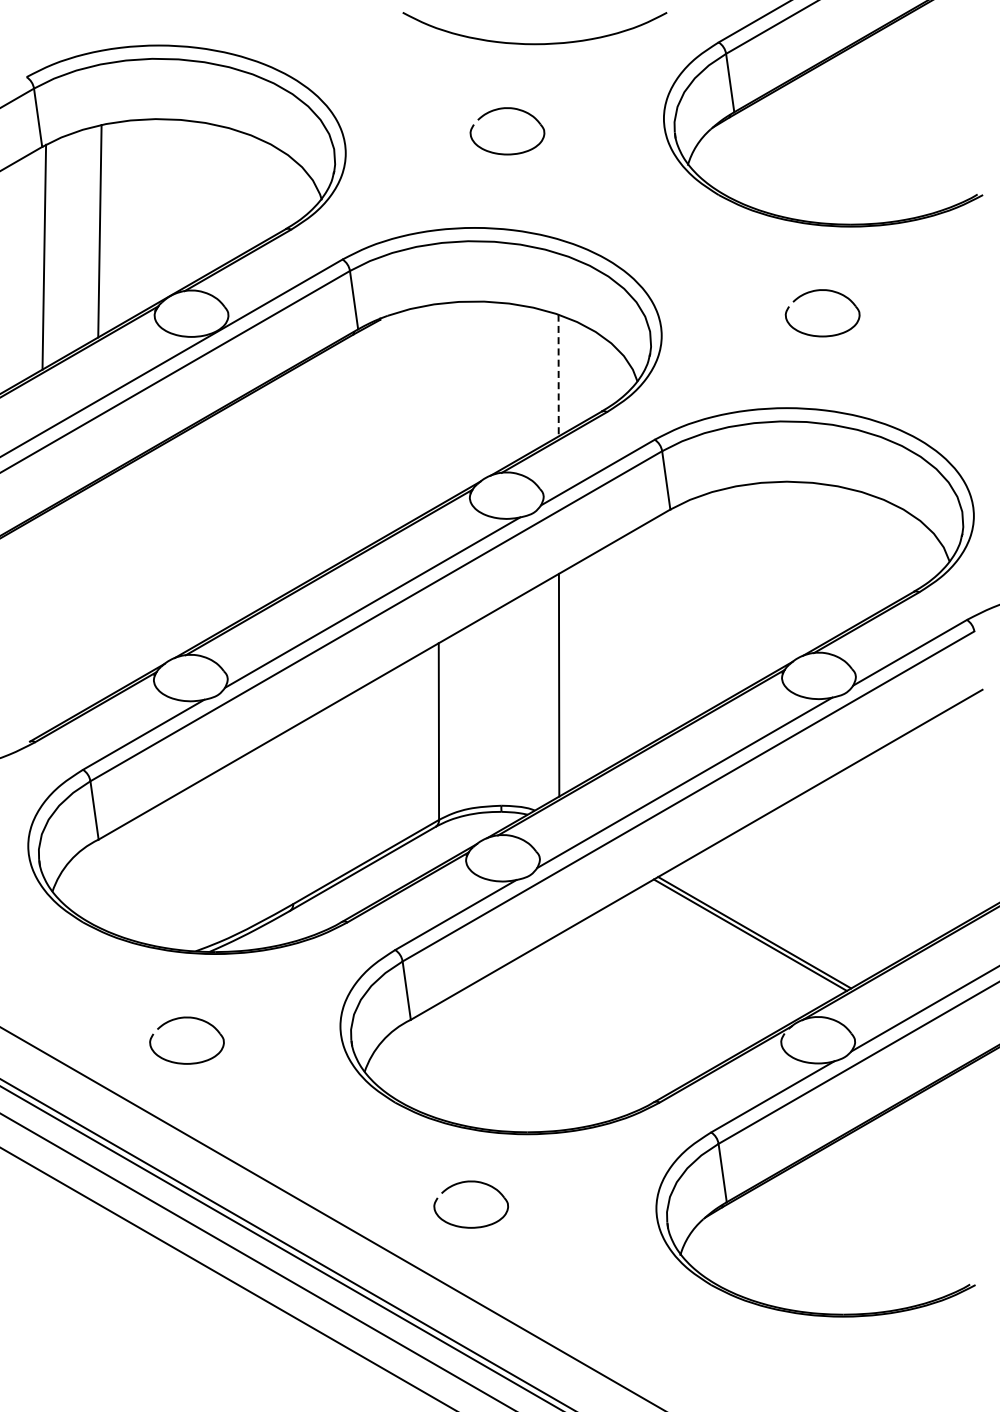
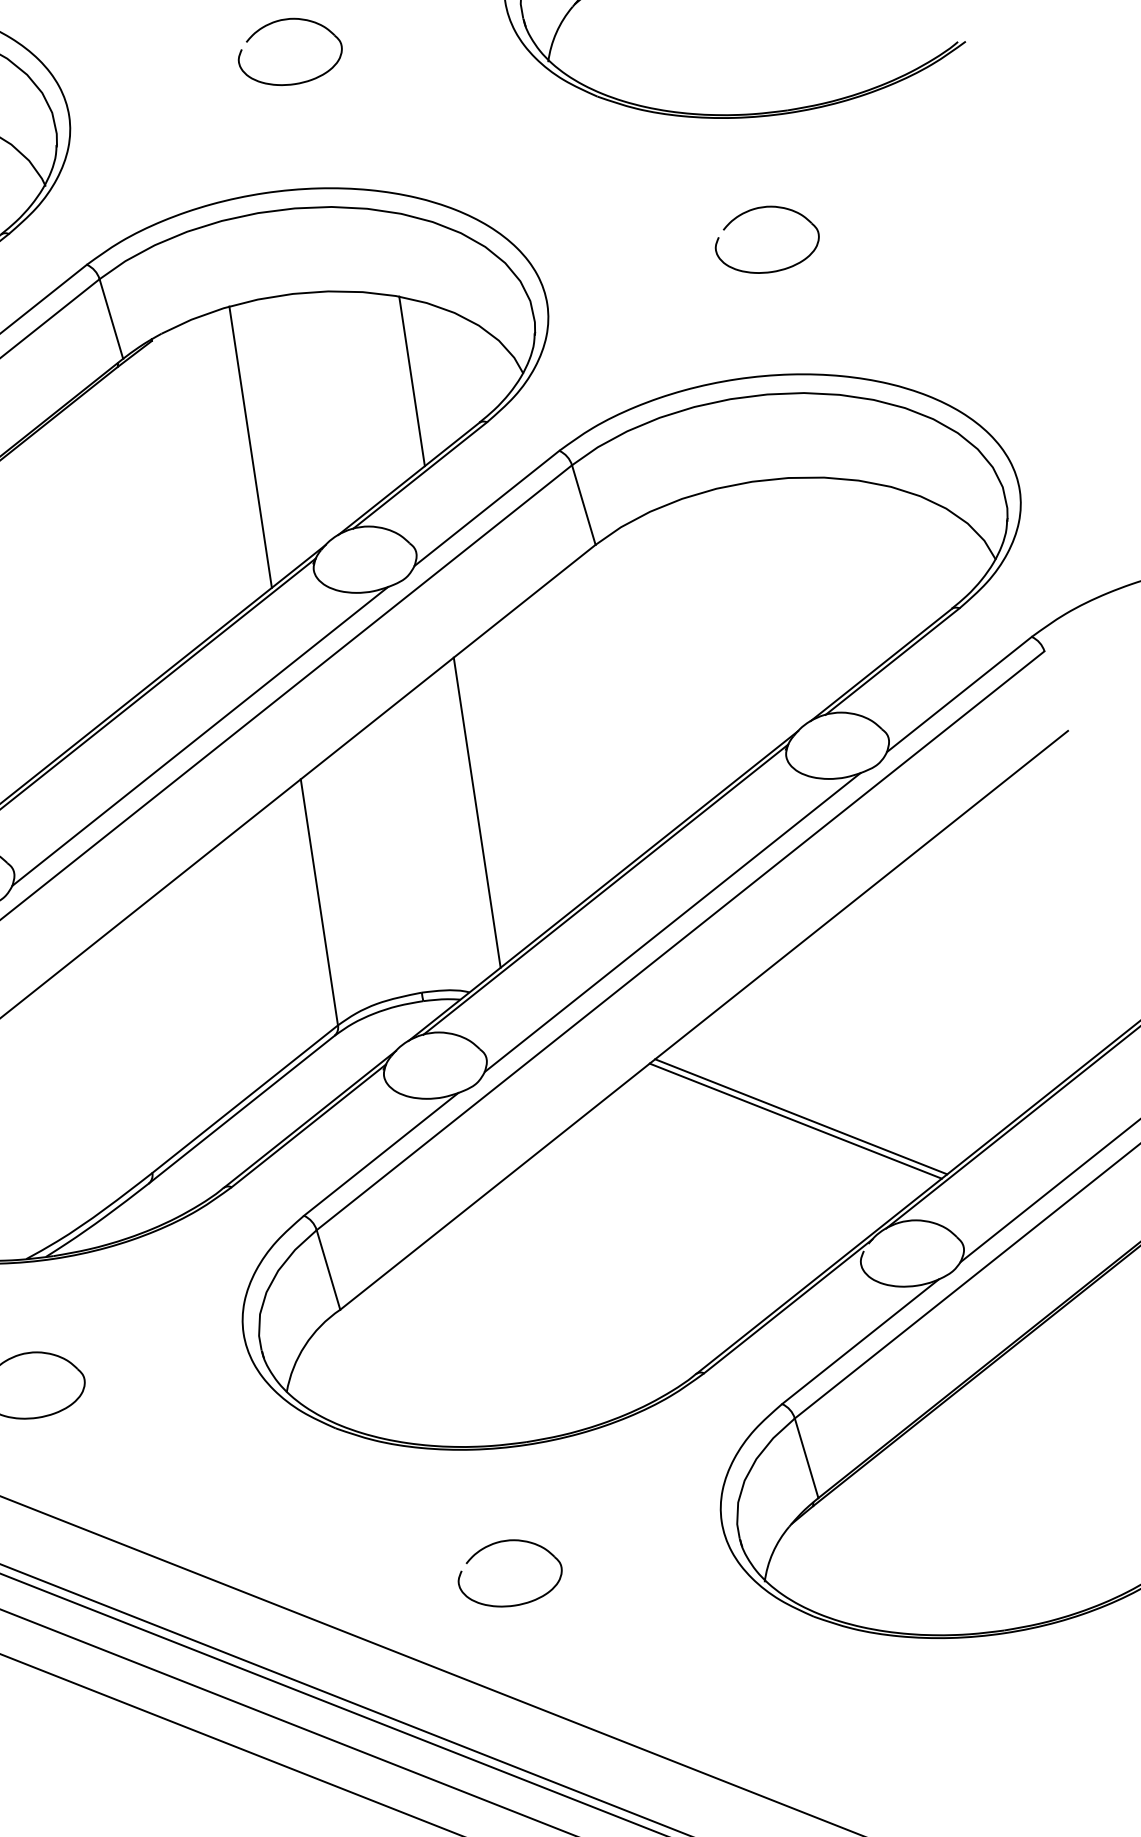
line: (558, 375) -> (411, 381), dashed -> solid
line: (438, 404) -> (250, 446), added
part: (470, 1182) -> (504, 1542), moved

